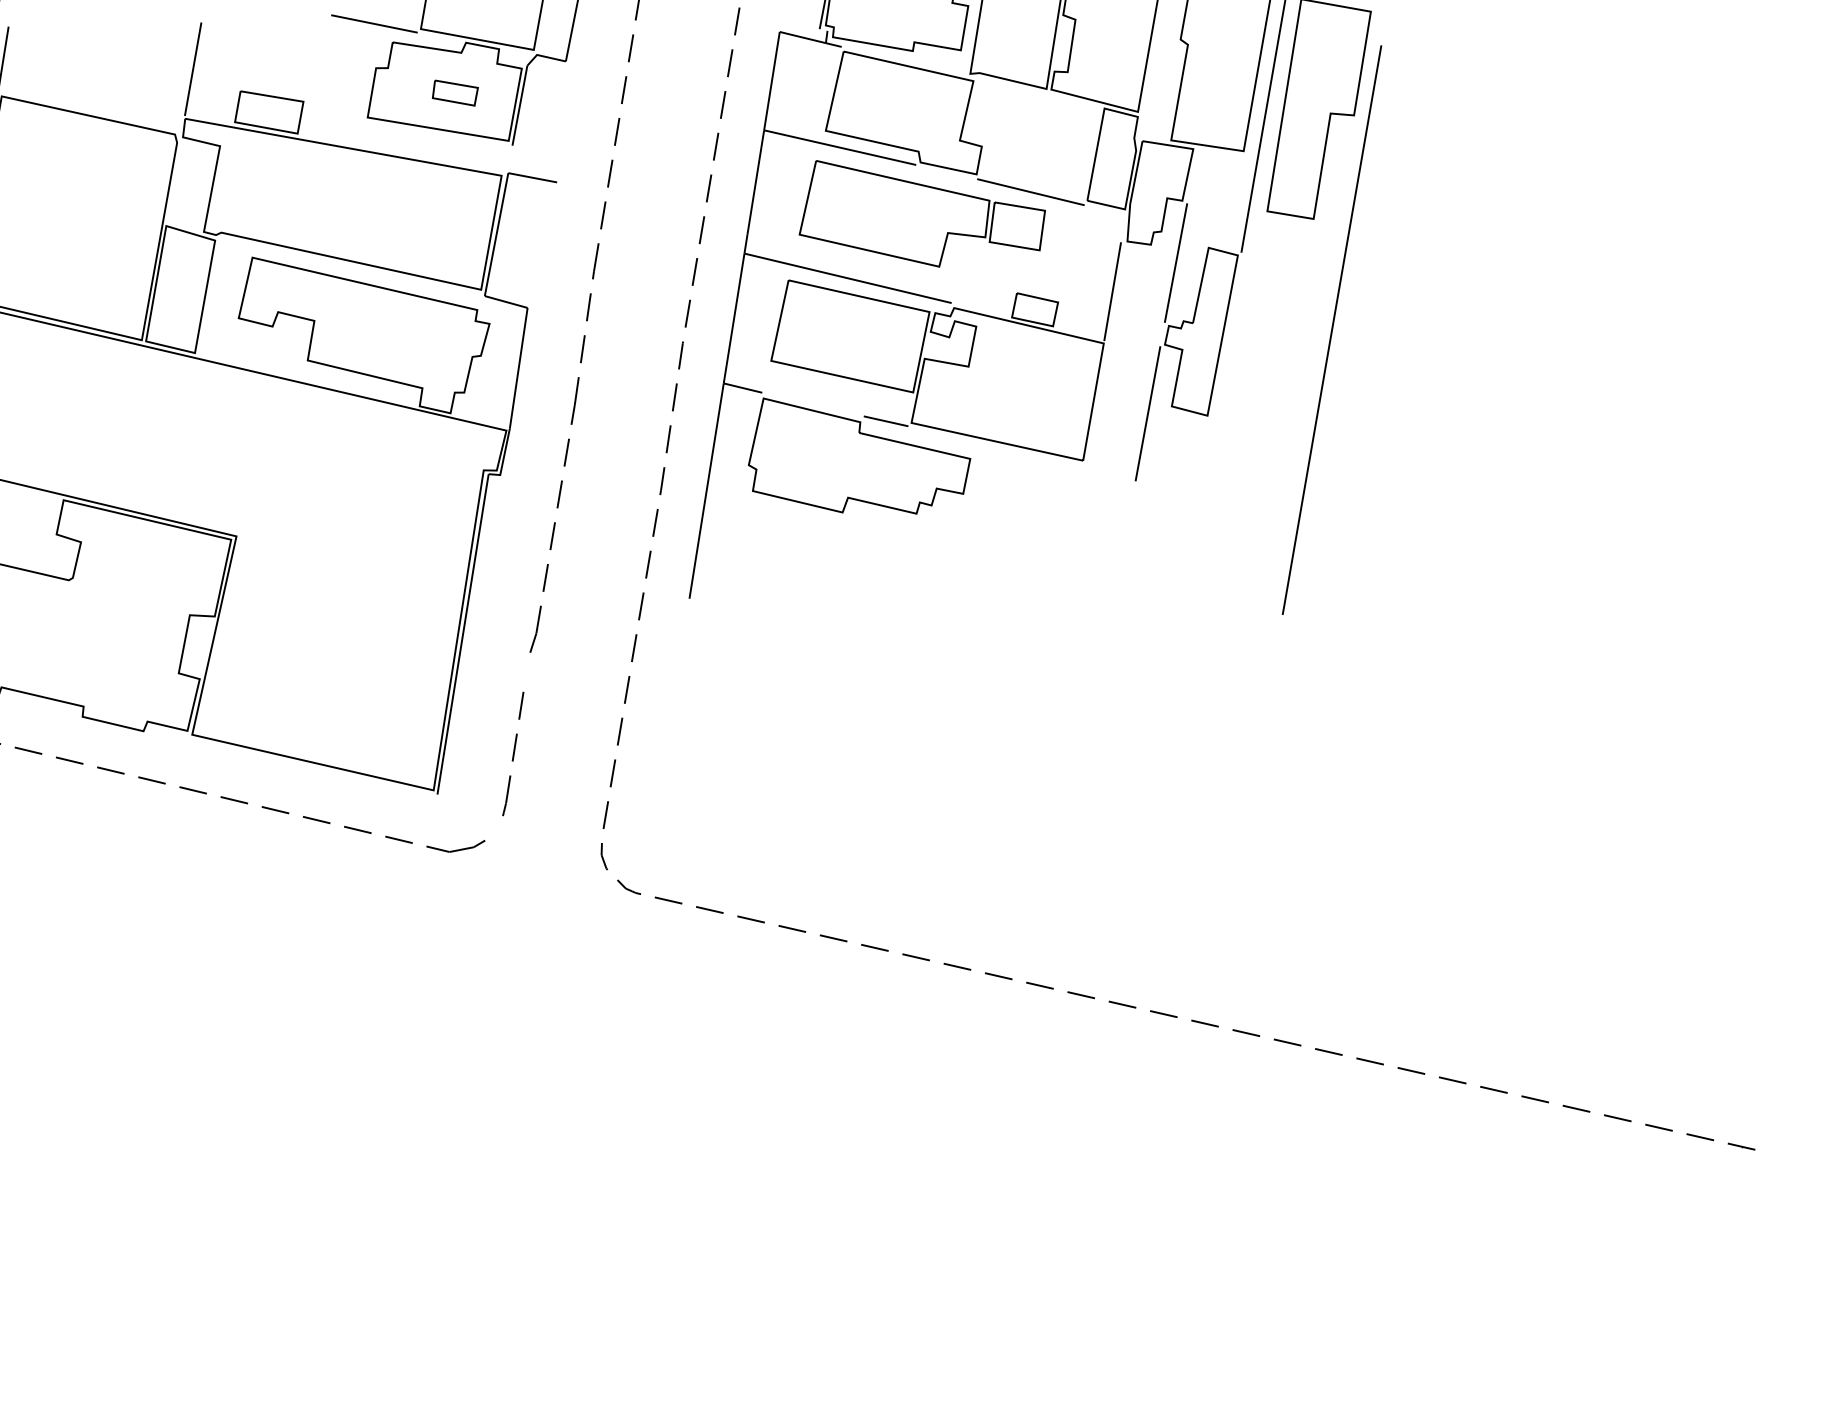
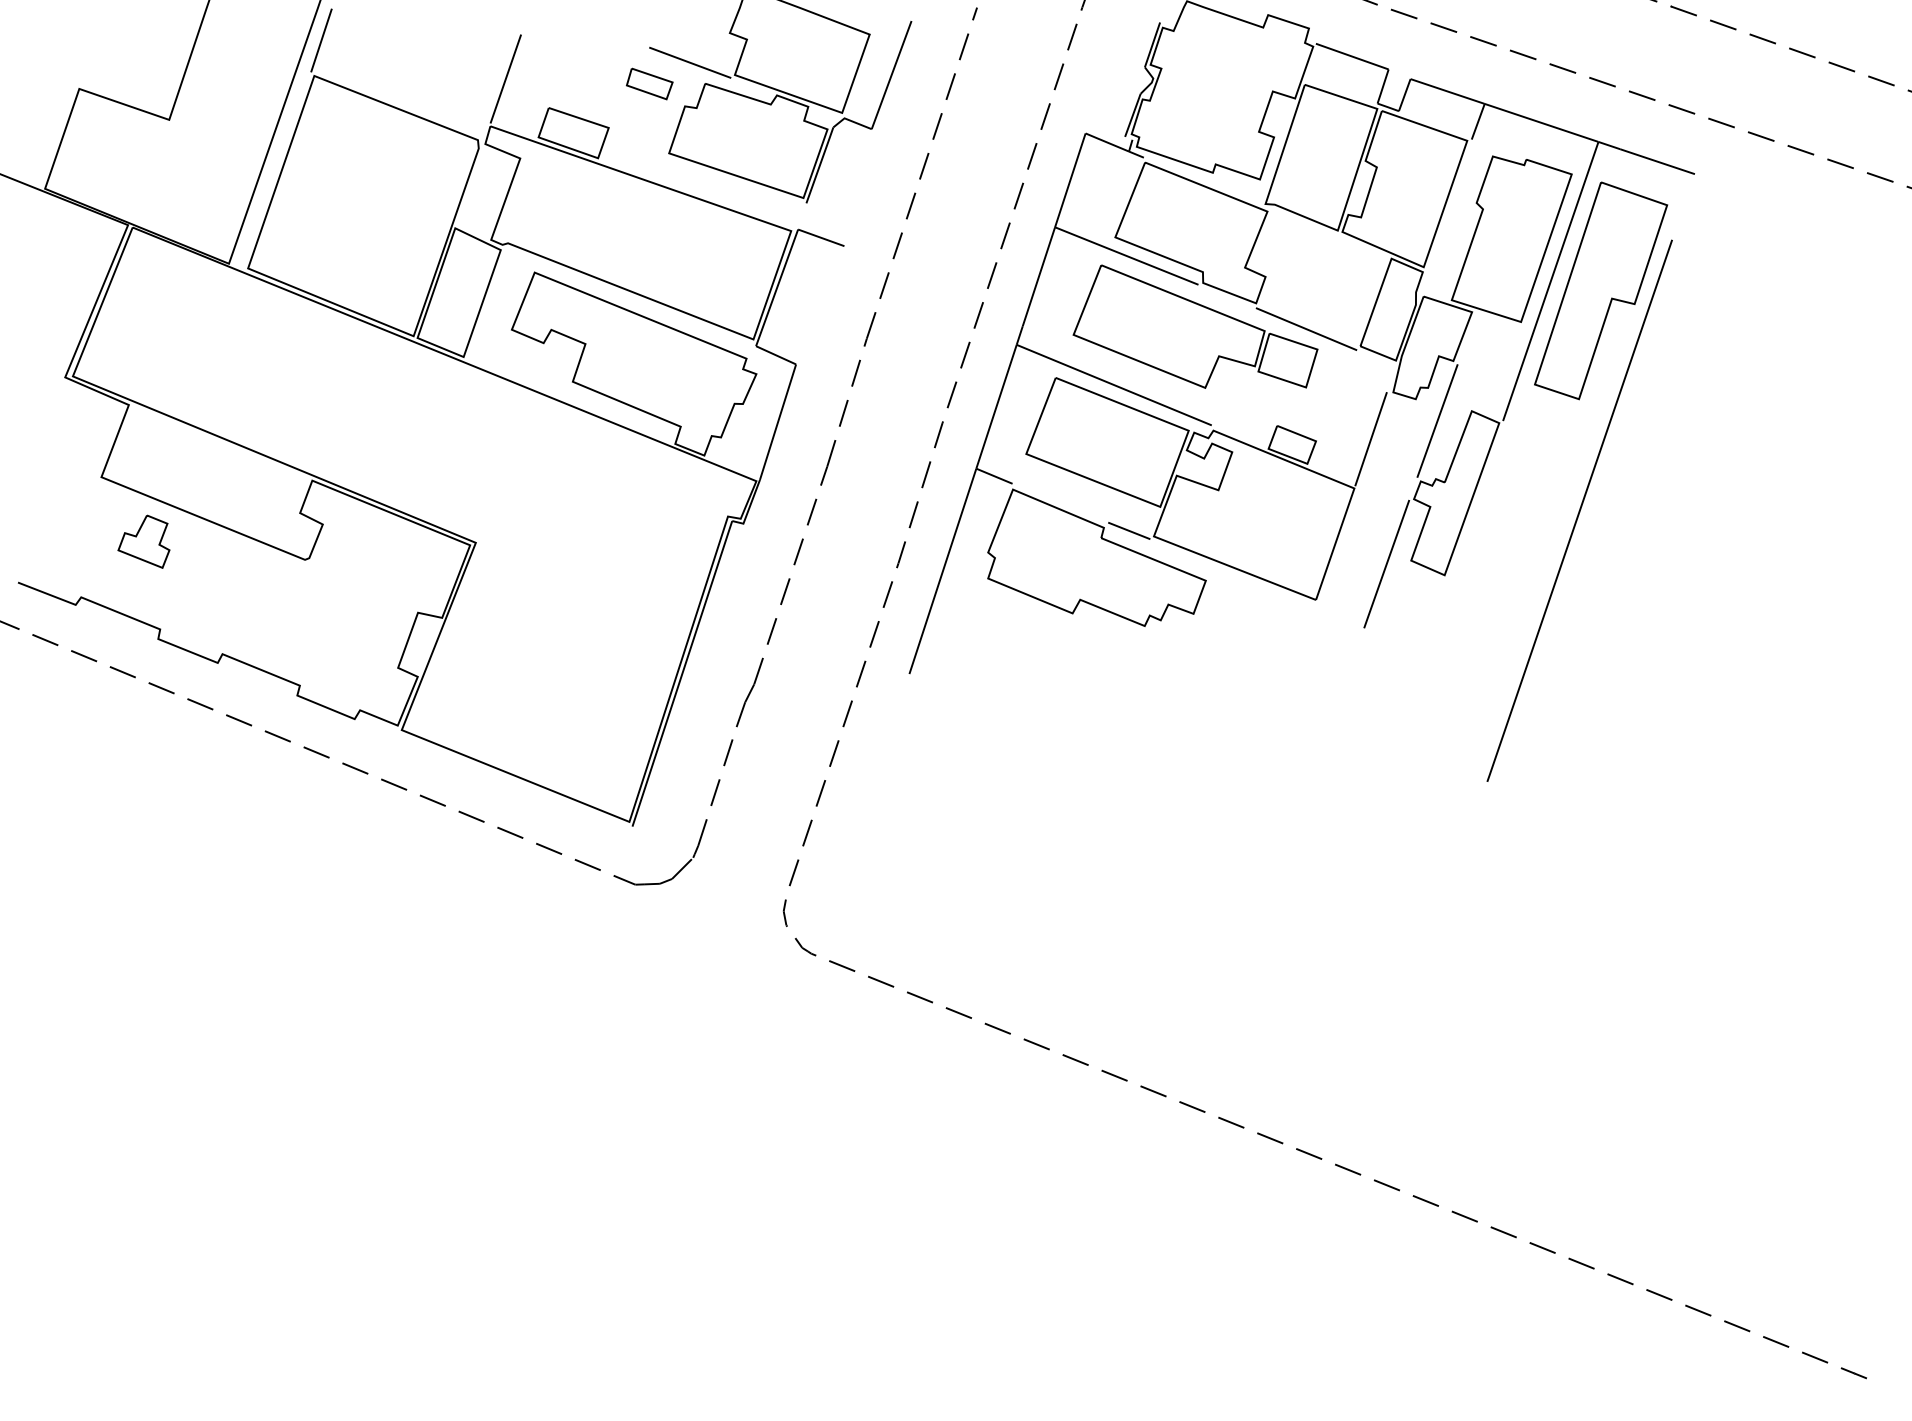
part: (455, 92) -> (649, 83), moved
line: (527, 665) -> (740, 714), added
line: (493, 827) -> (682, 867), added

